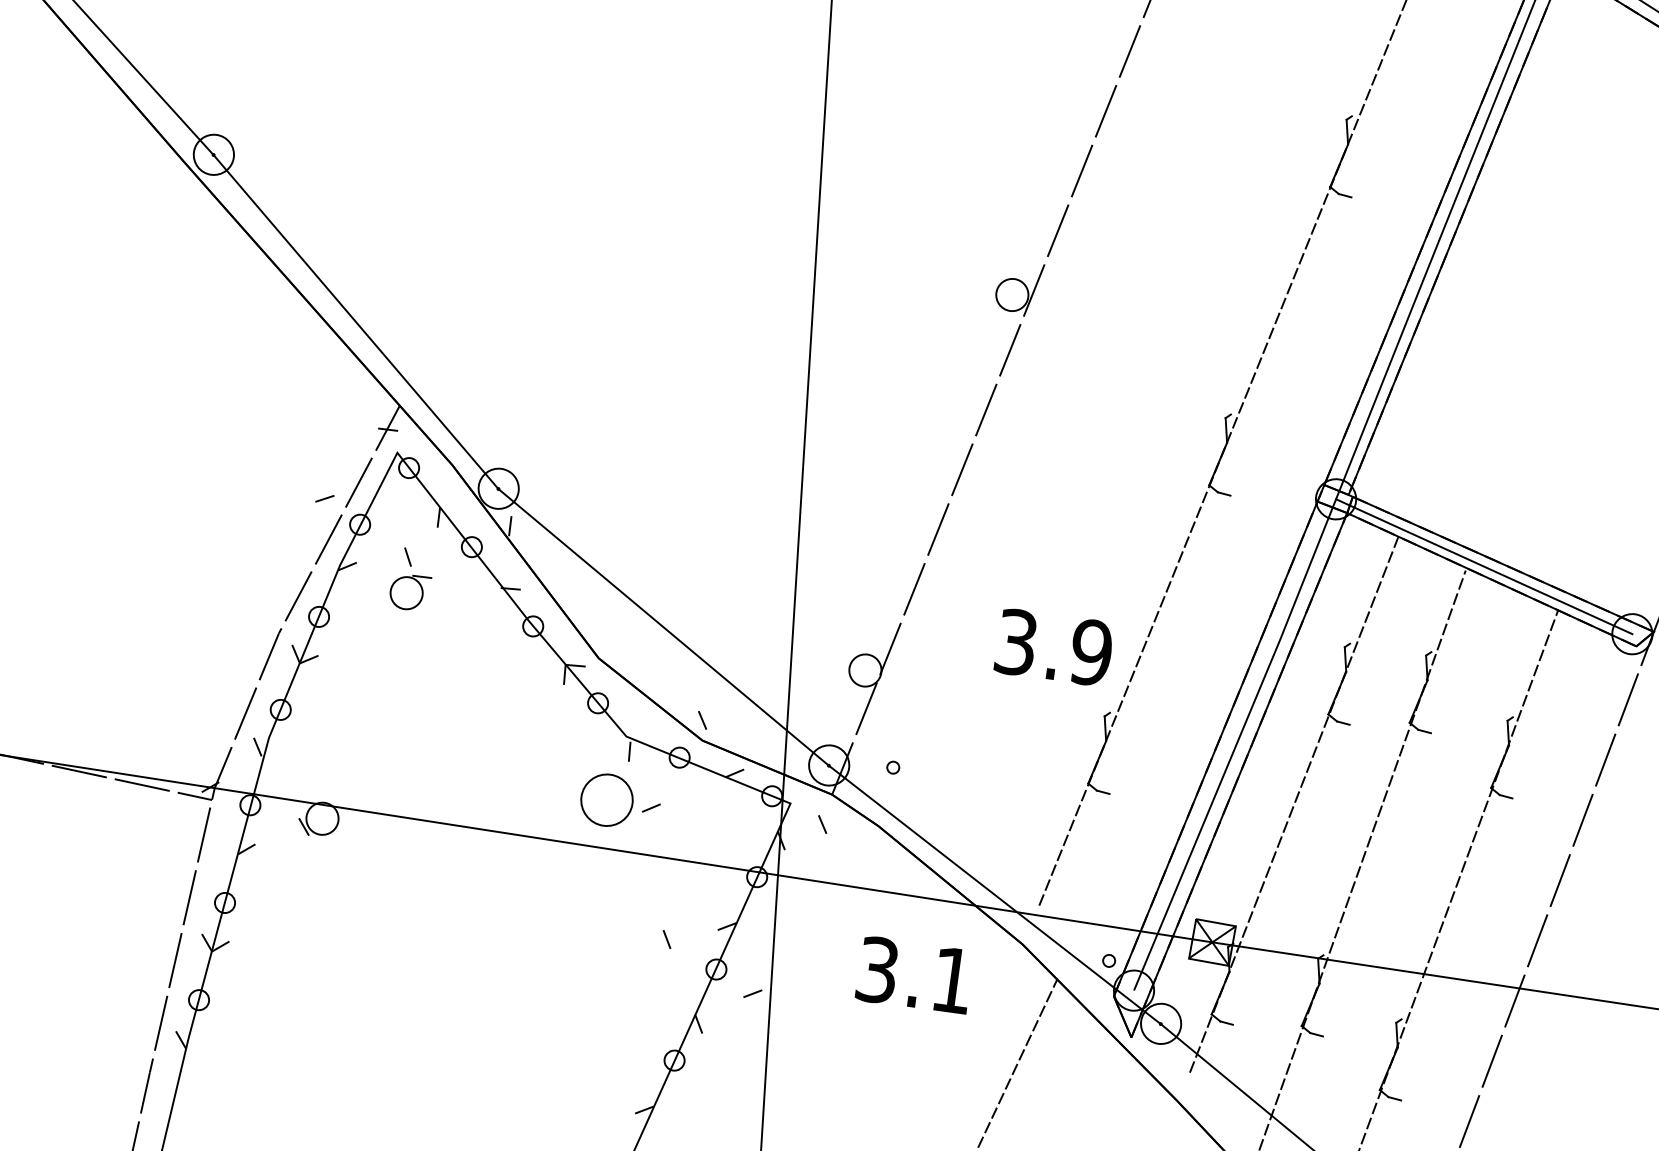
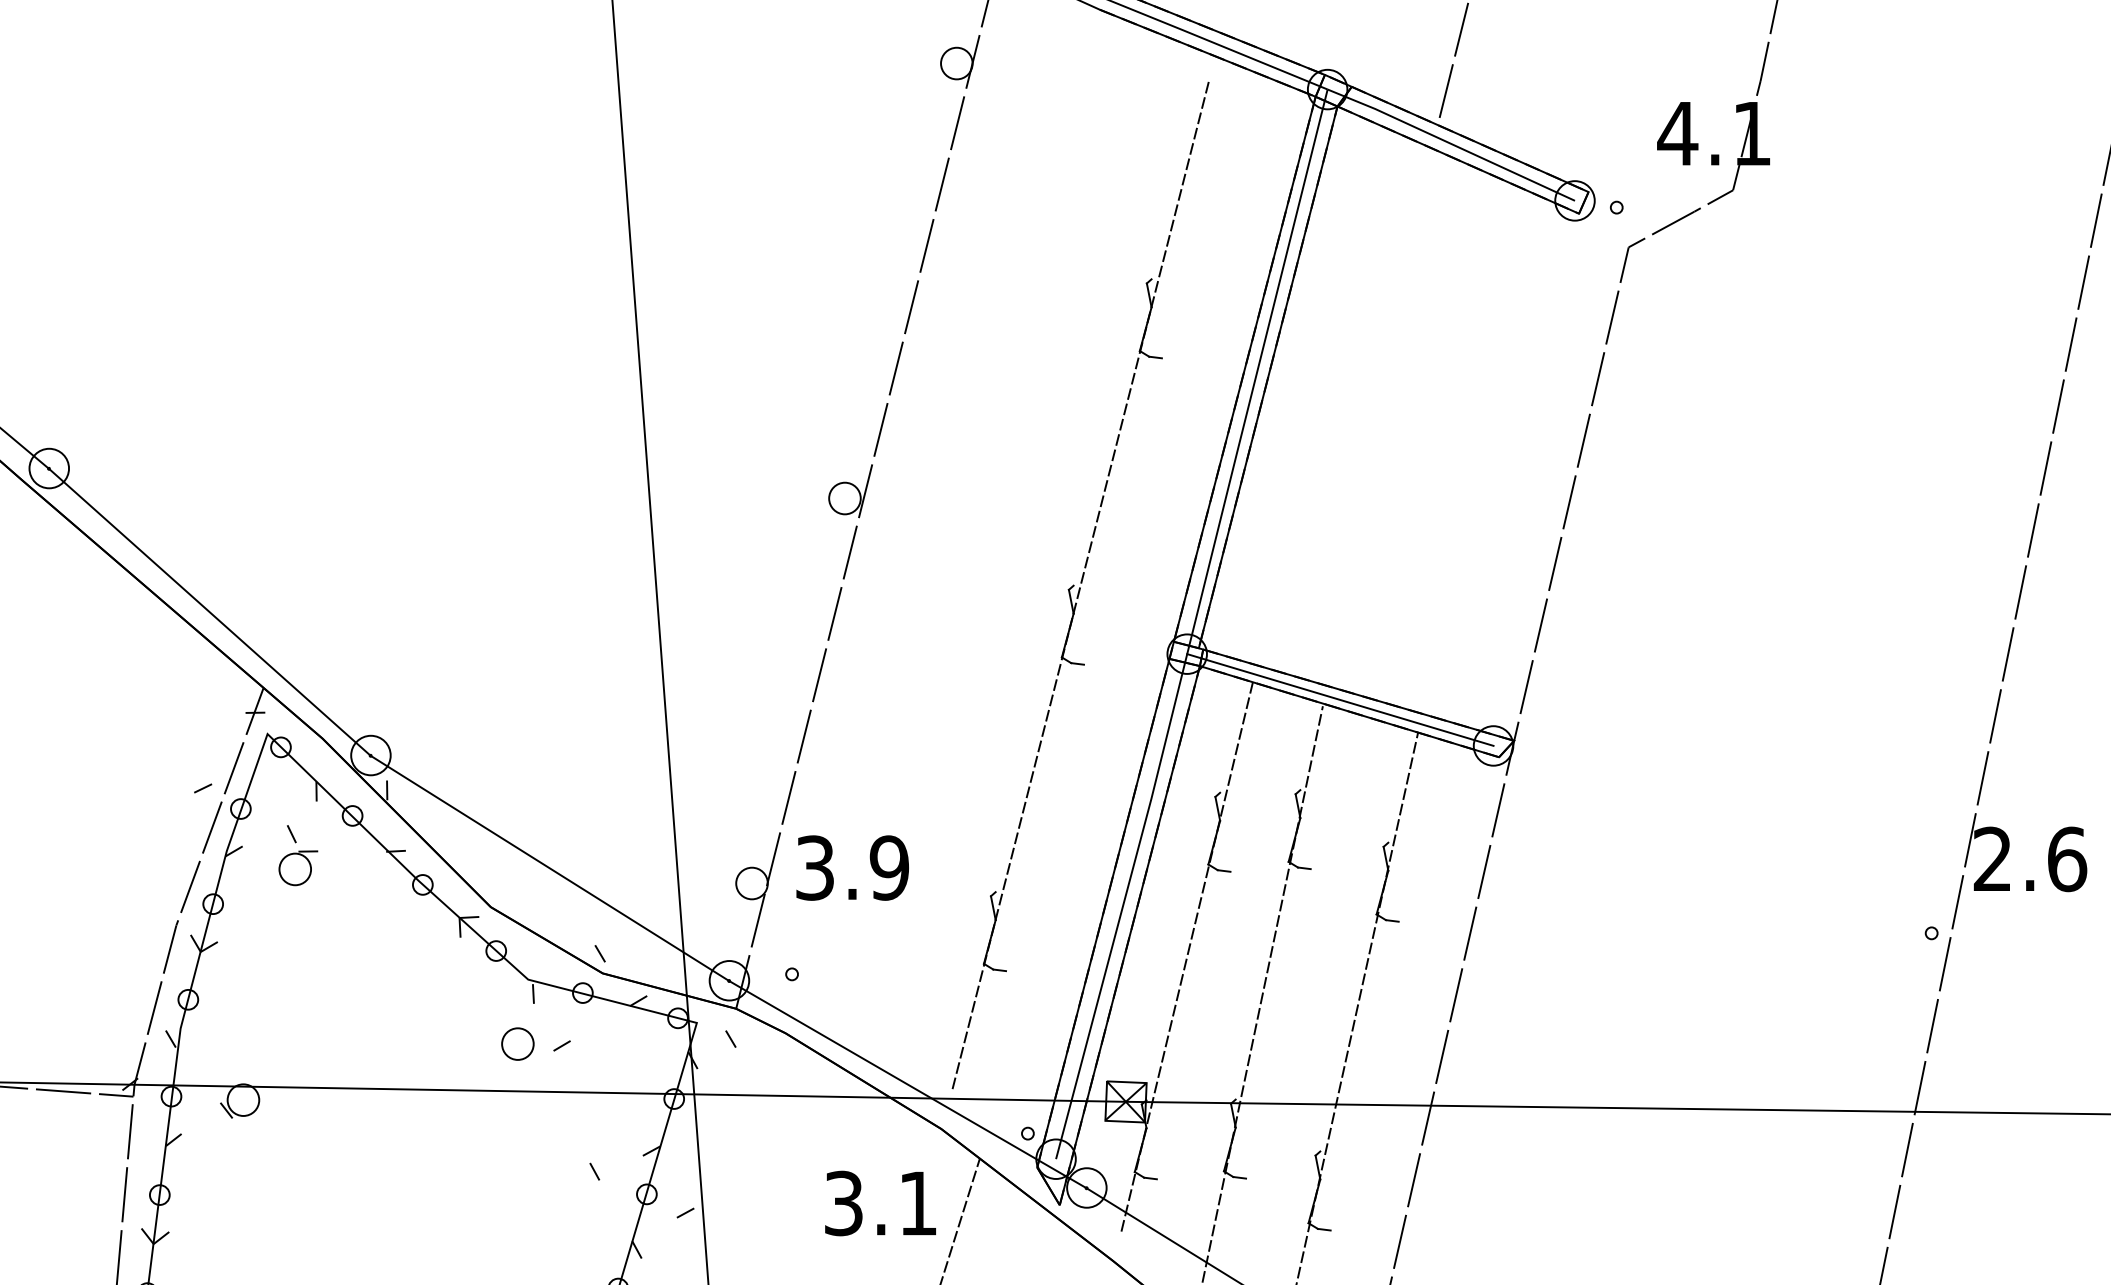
text: (1054, 647) -> (852, 867), moved
part: (606, 799) -> (517, 1043), size x0.62
text: (914, 975) -> (880, 1203), moved

